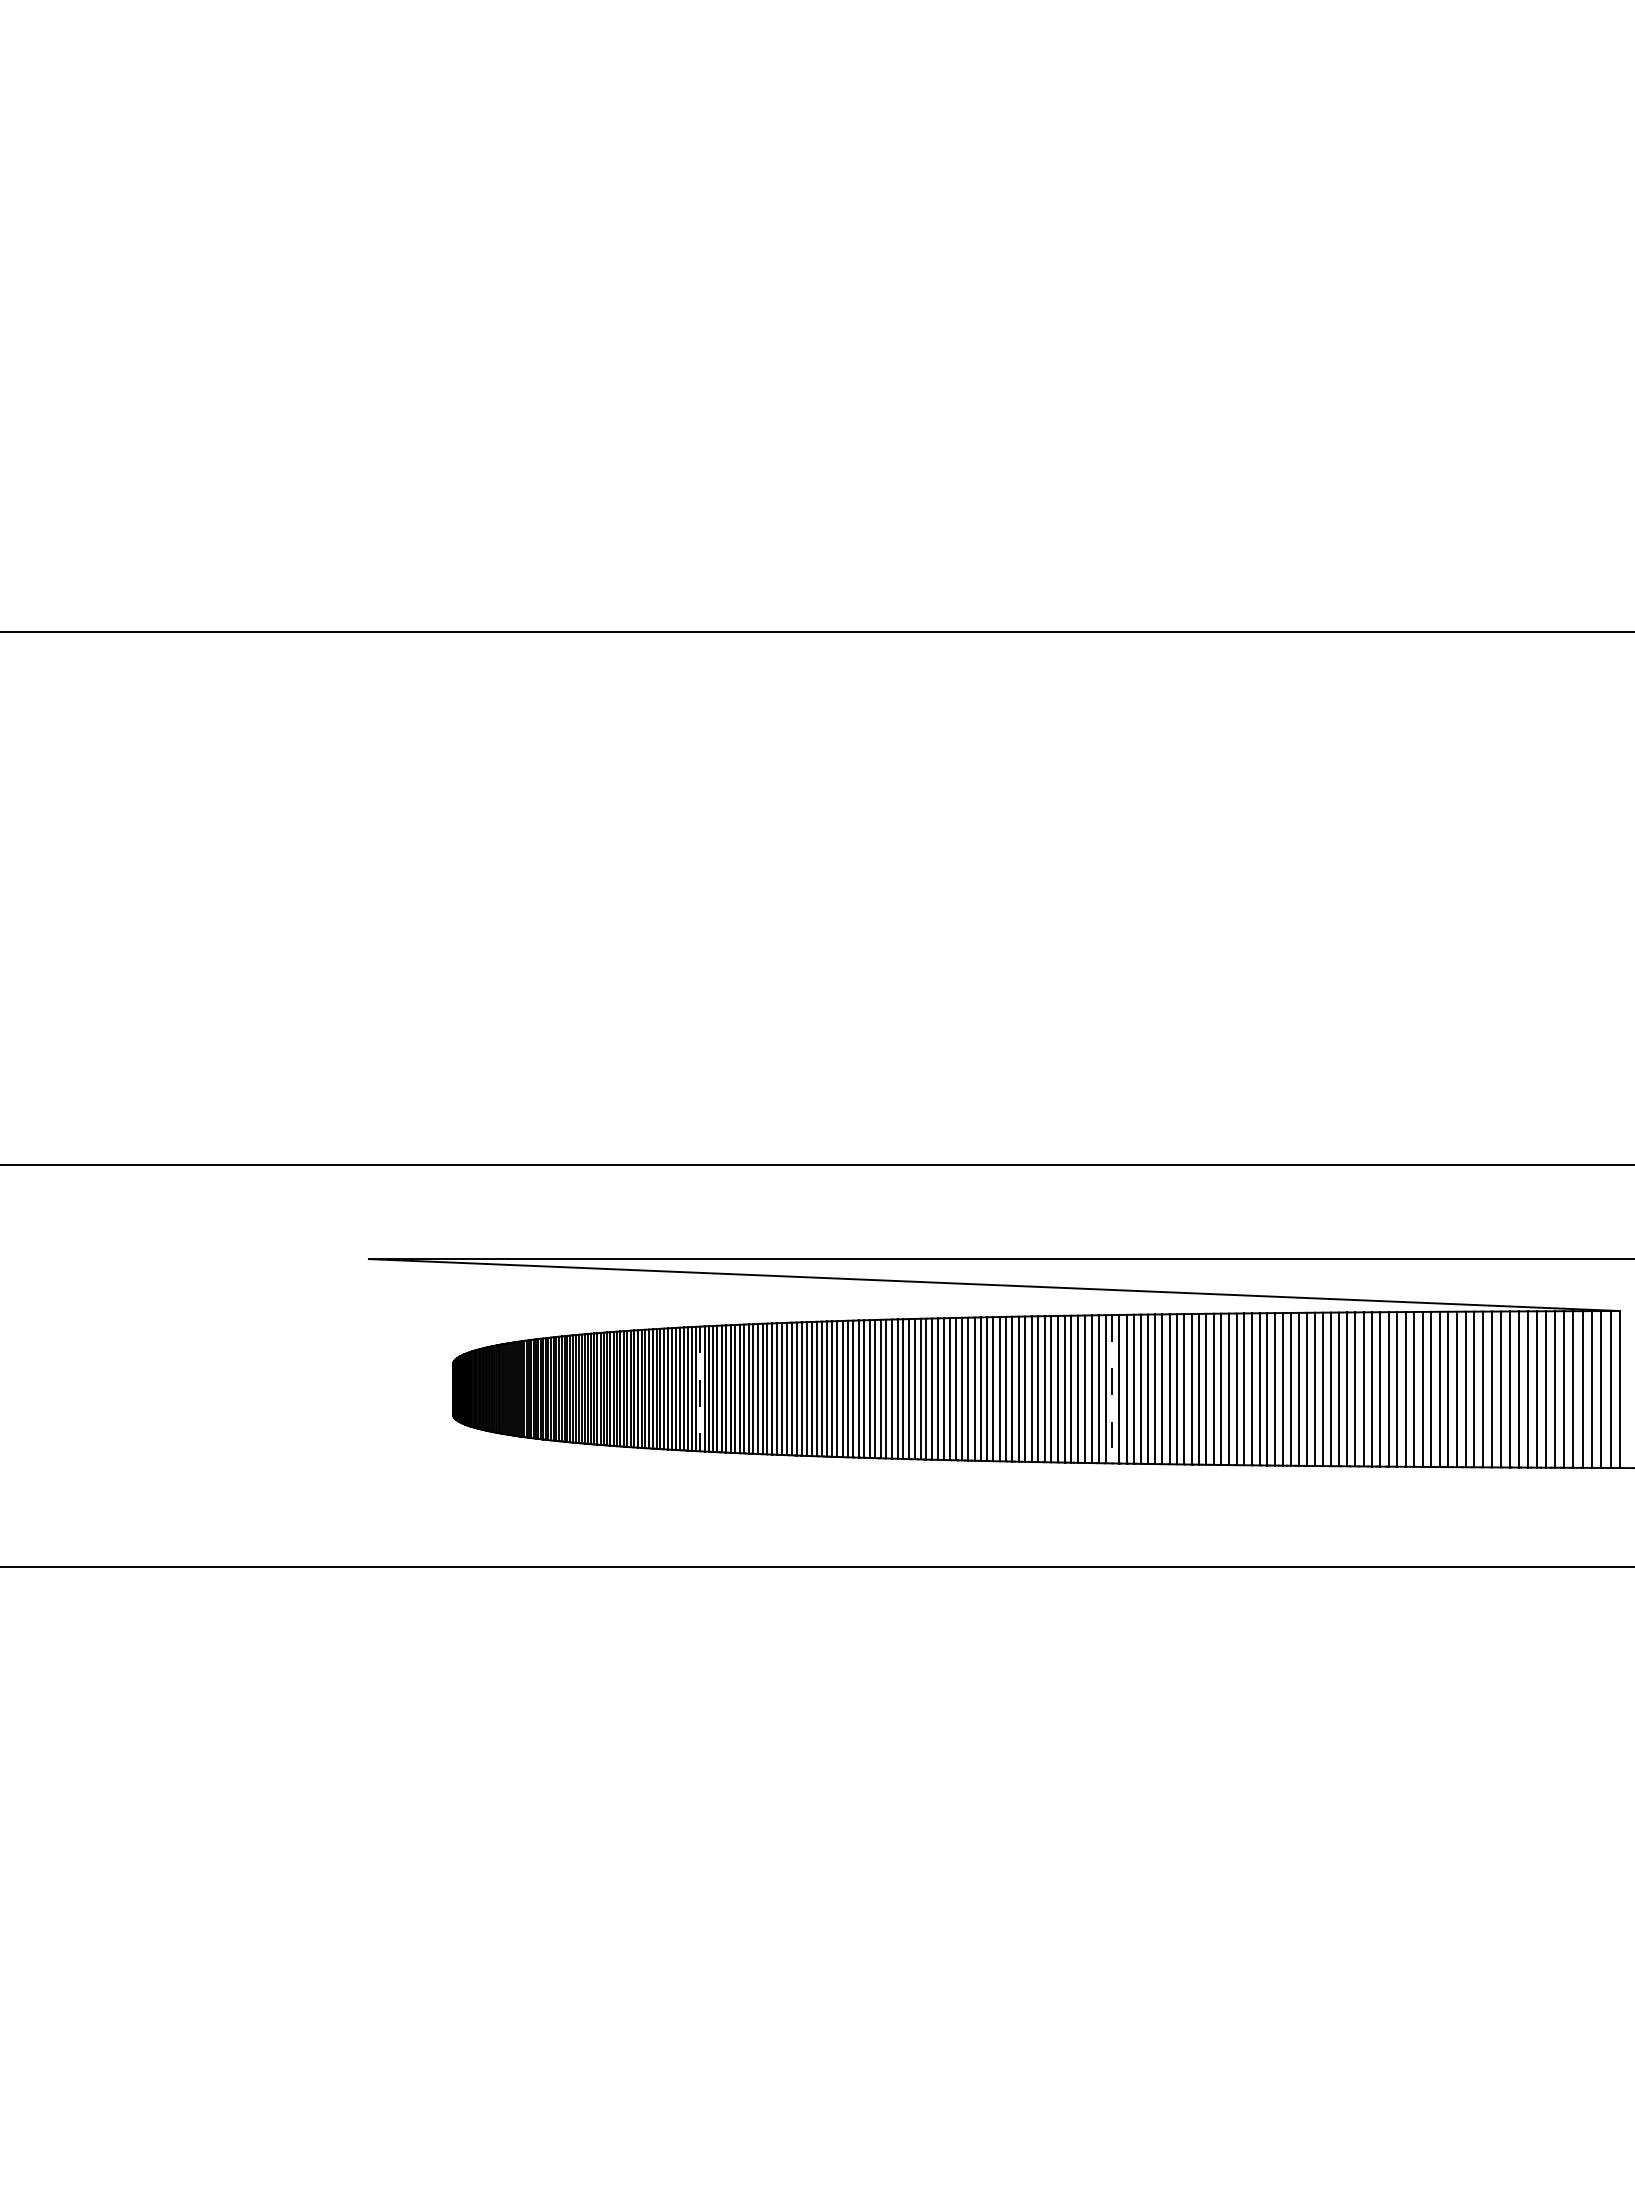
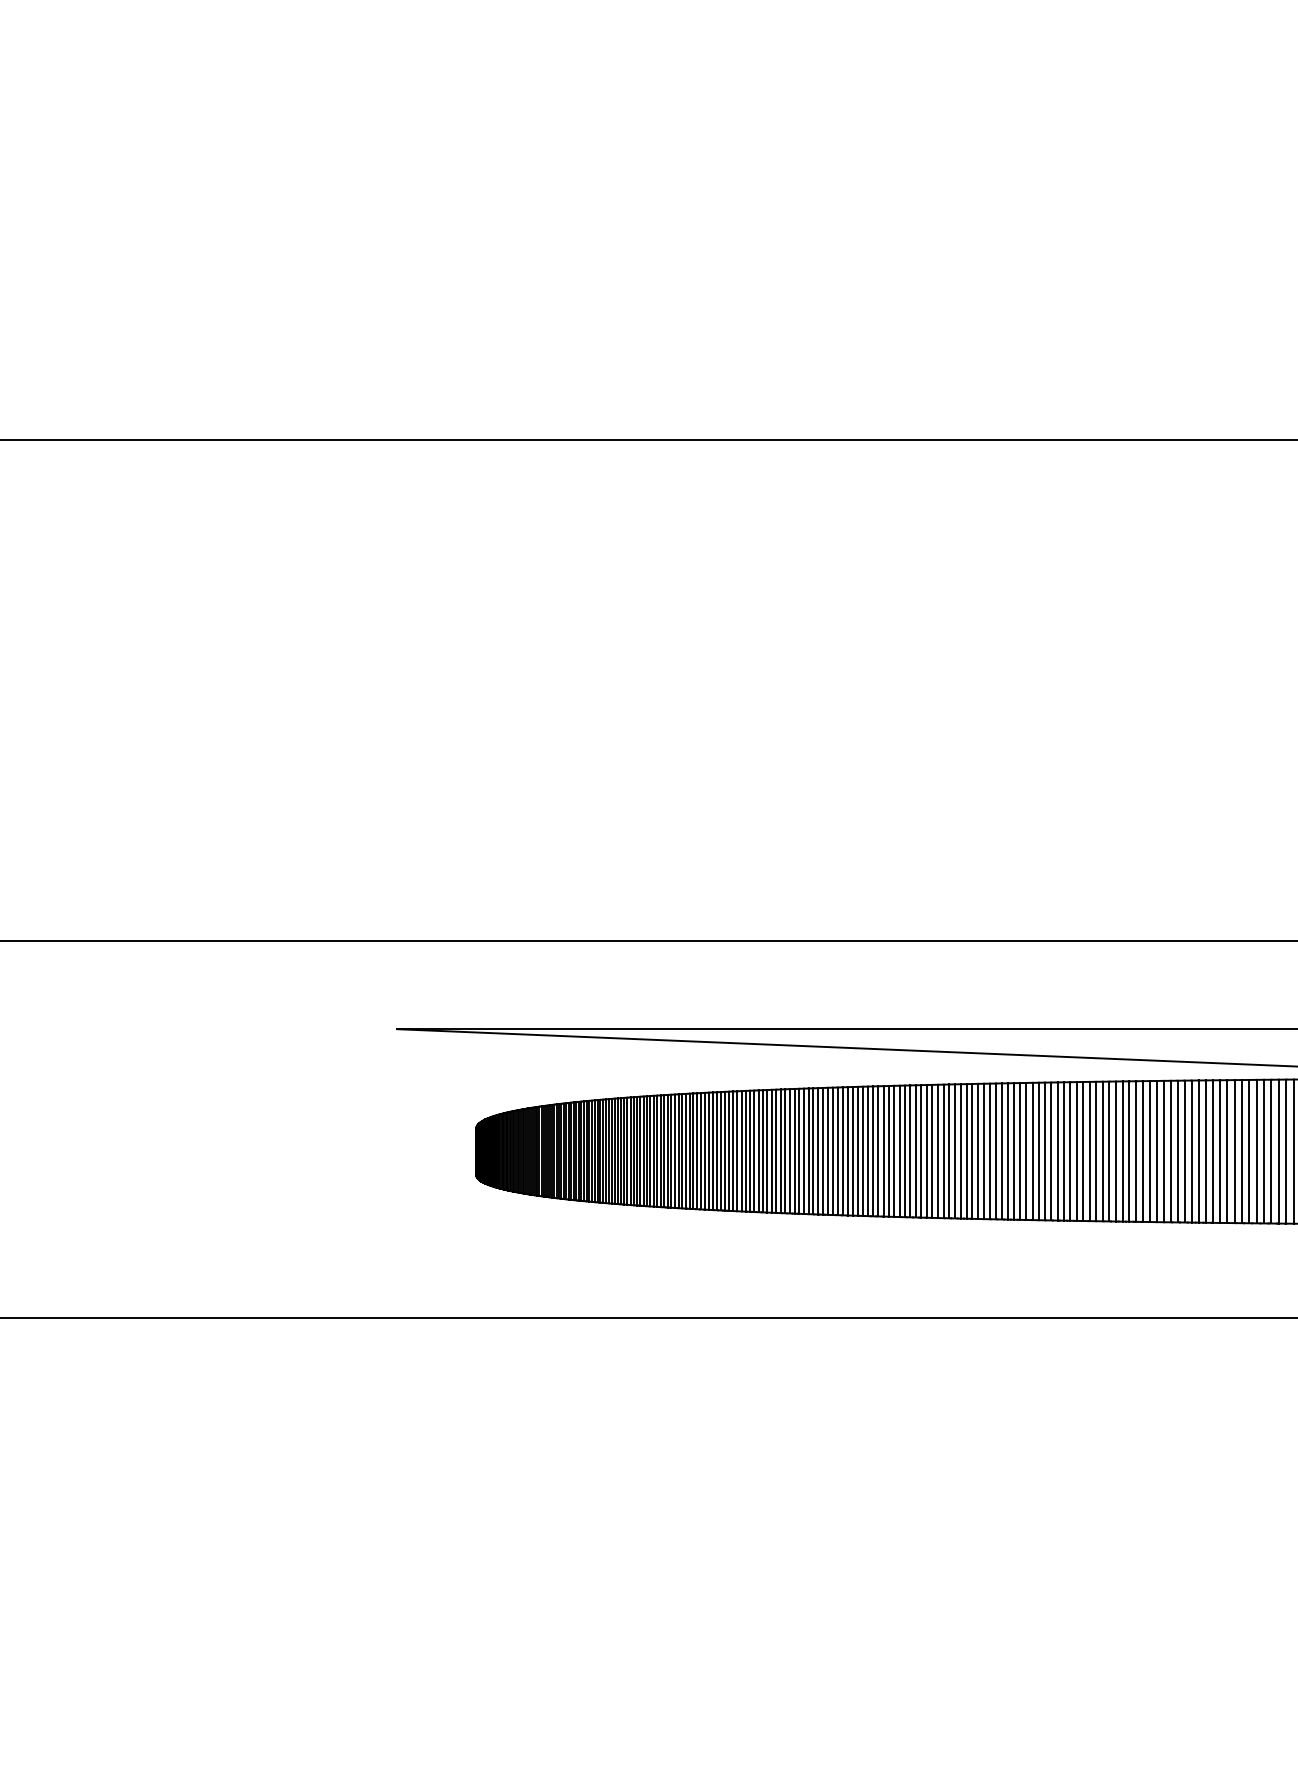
line: (700, 1389) -> (709, 1151), dashed -> solid
line: (1112, 1389) -> (1096, 1151), dashed -> solid

